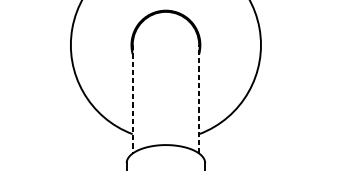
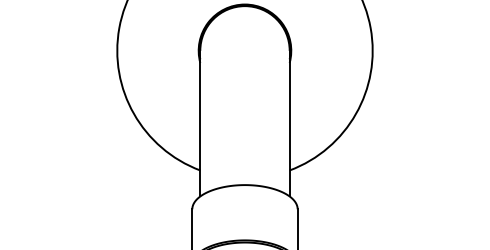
line: (132, 99) -> (200, 123), dashed -> solid
line: (199, 99) -> (289, 123), dashed -> solid

